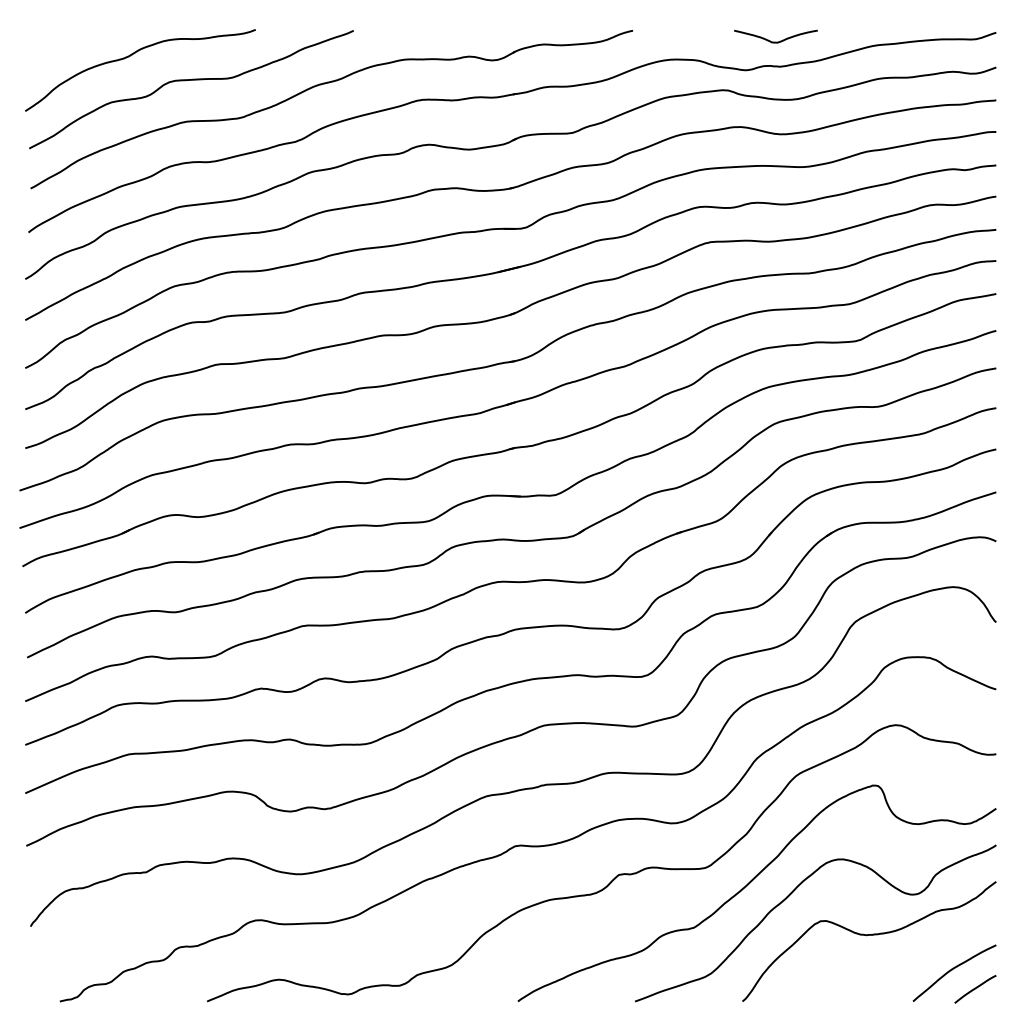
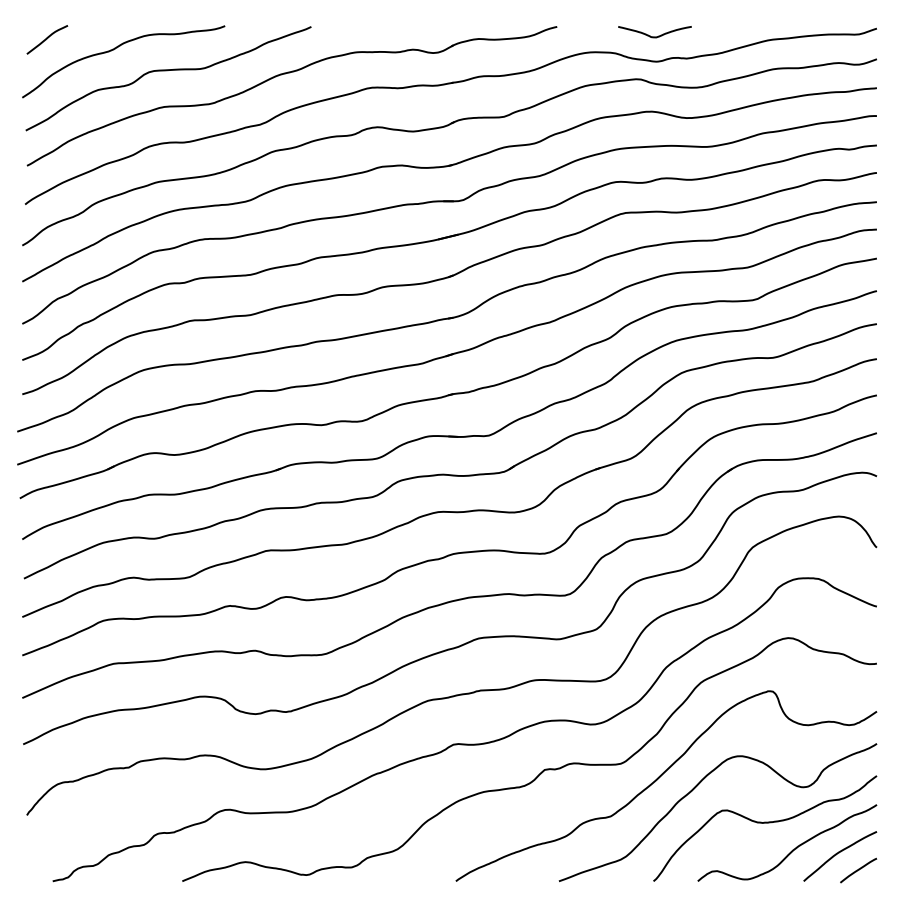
curve: (775, 41) -> (654, 36), moved
curve: (53, 45) -> (47, 39), added
curve: (900, 965) -> (792, 849), added

